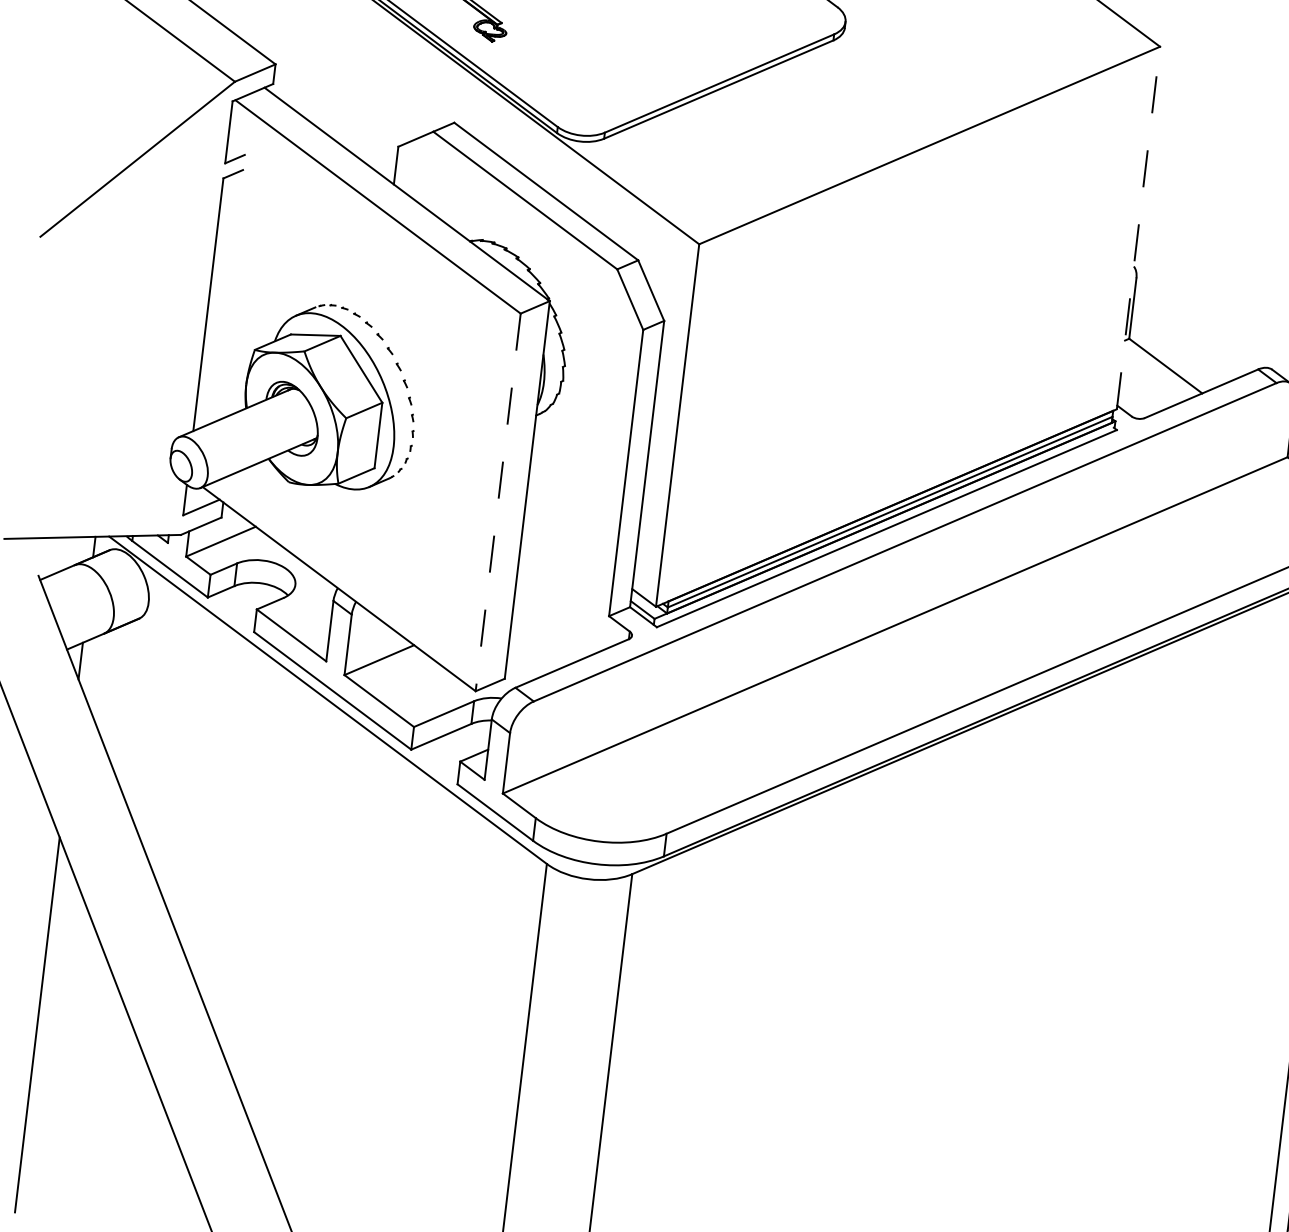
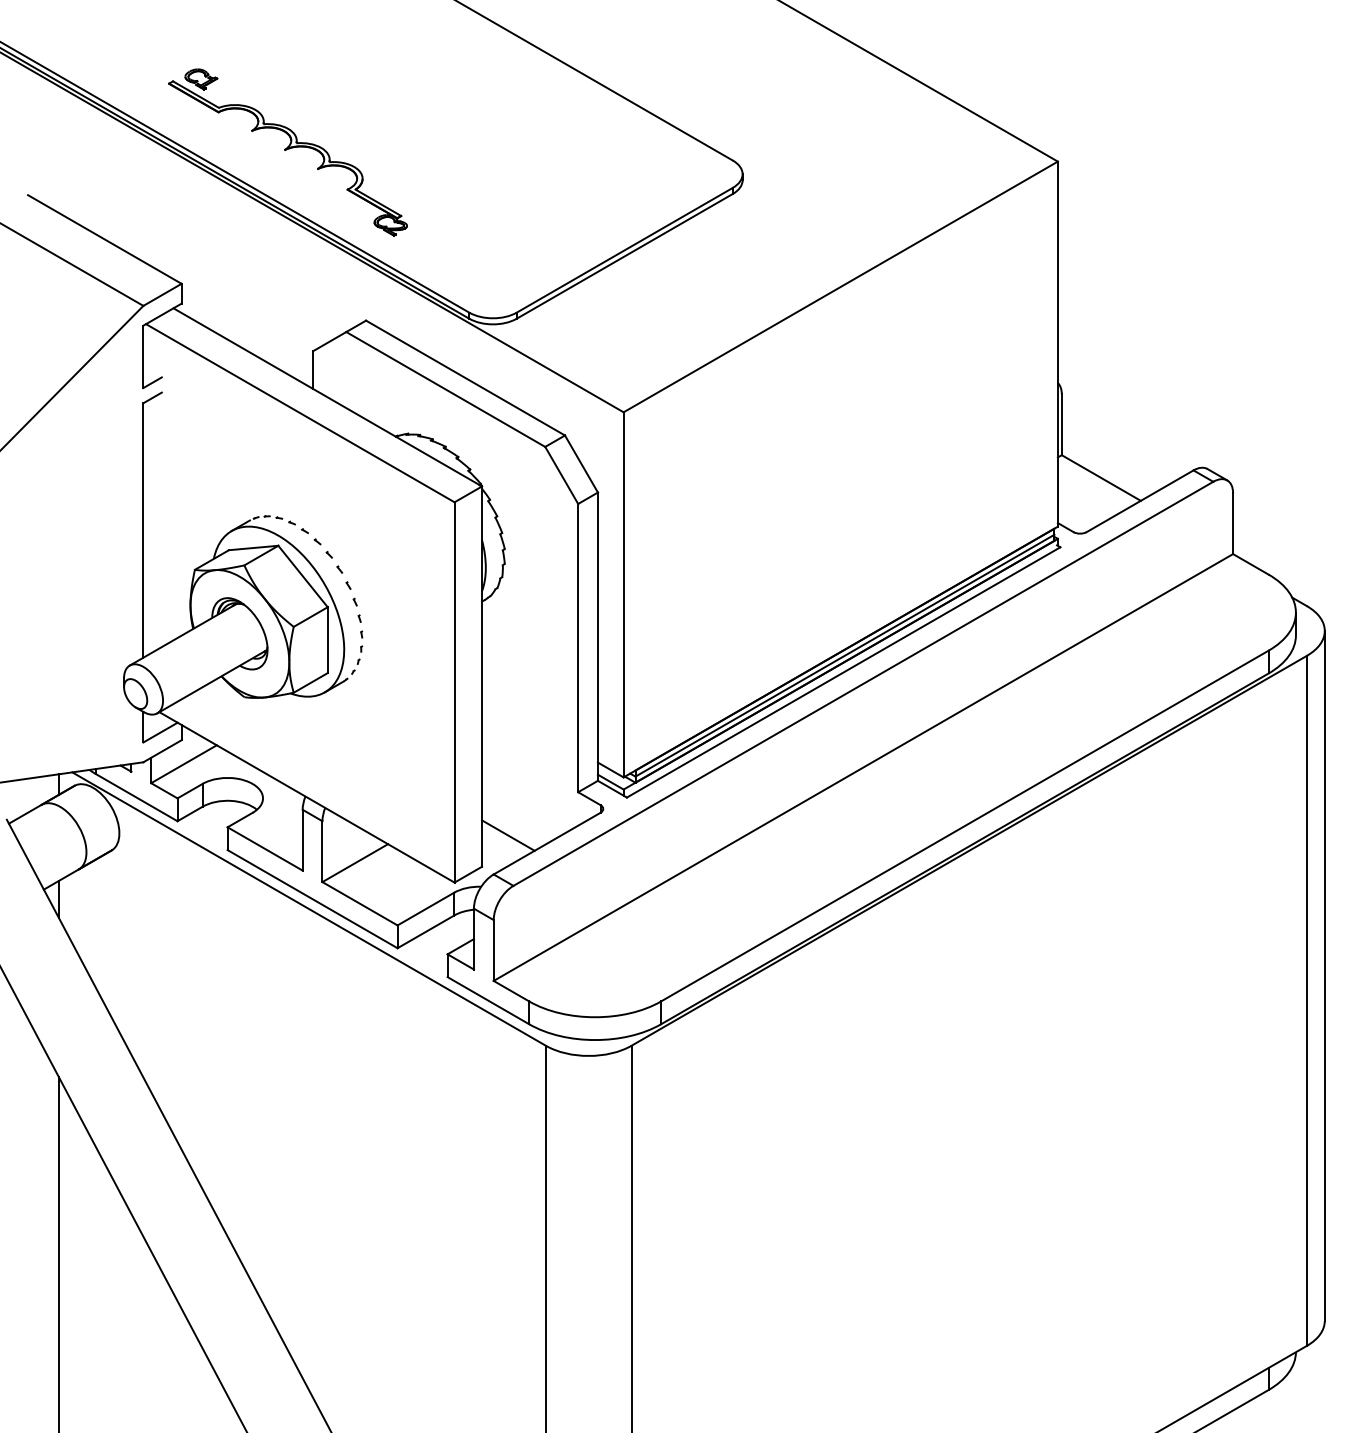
line: (1138, 228) -> (1057, 344), dashed -> solid
line: (498, 502) -> (454, 692), dashed -> solid
line: (534, 650) -> (508, 835), added

